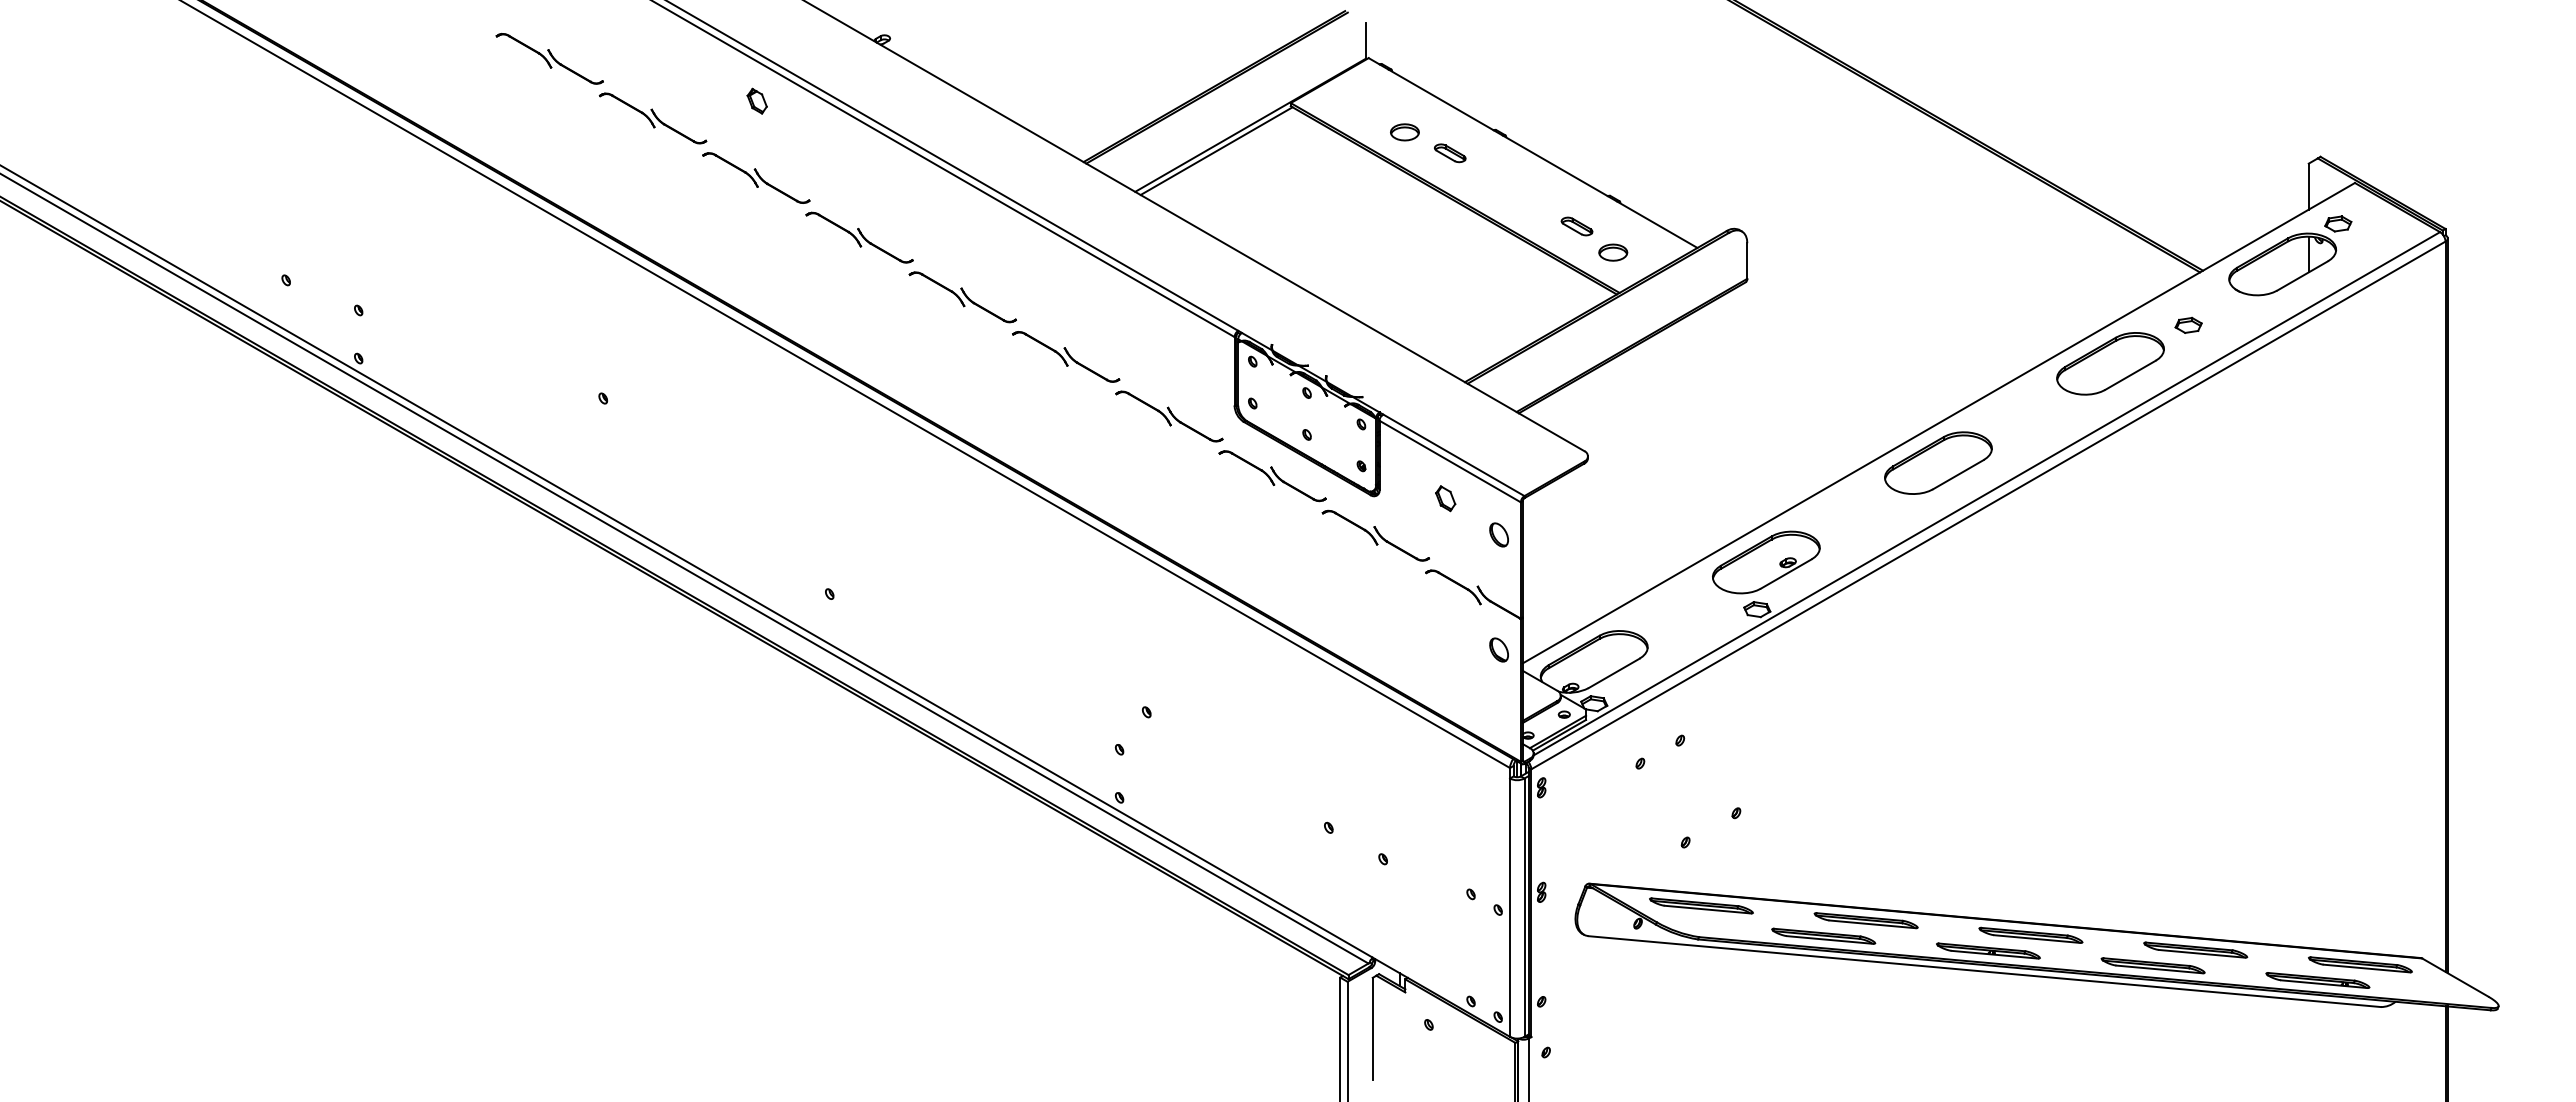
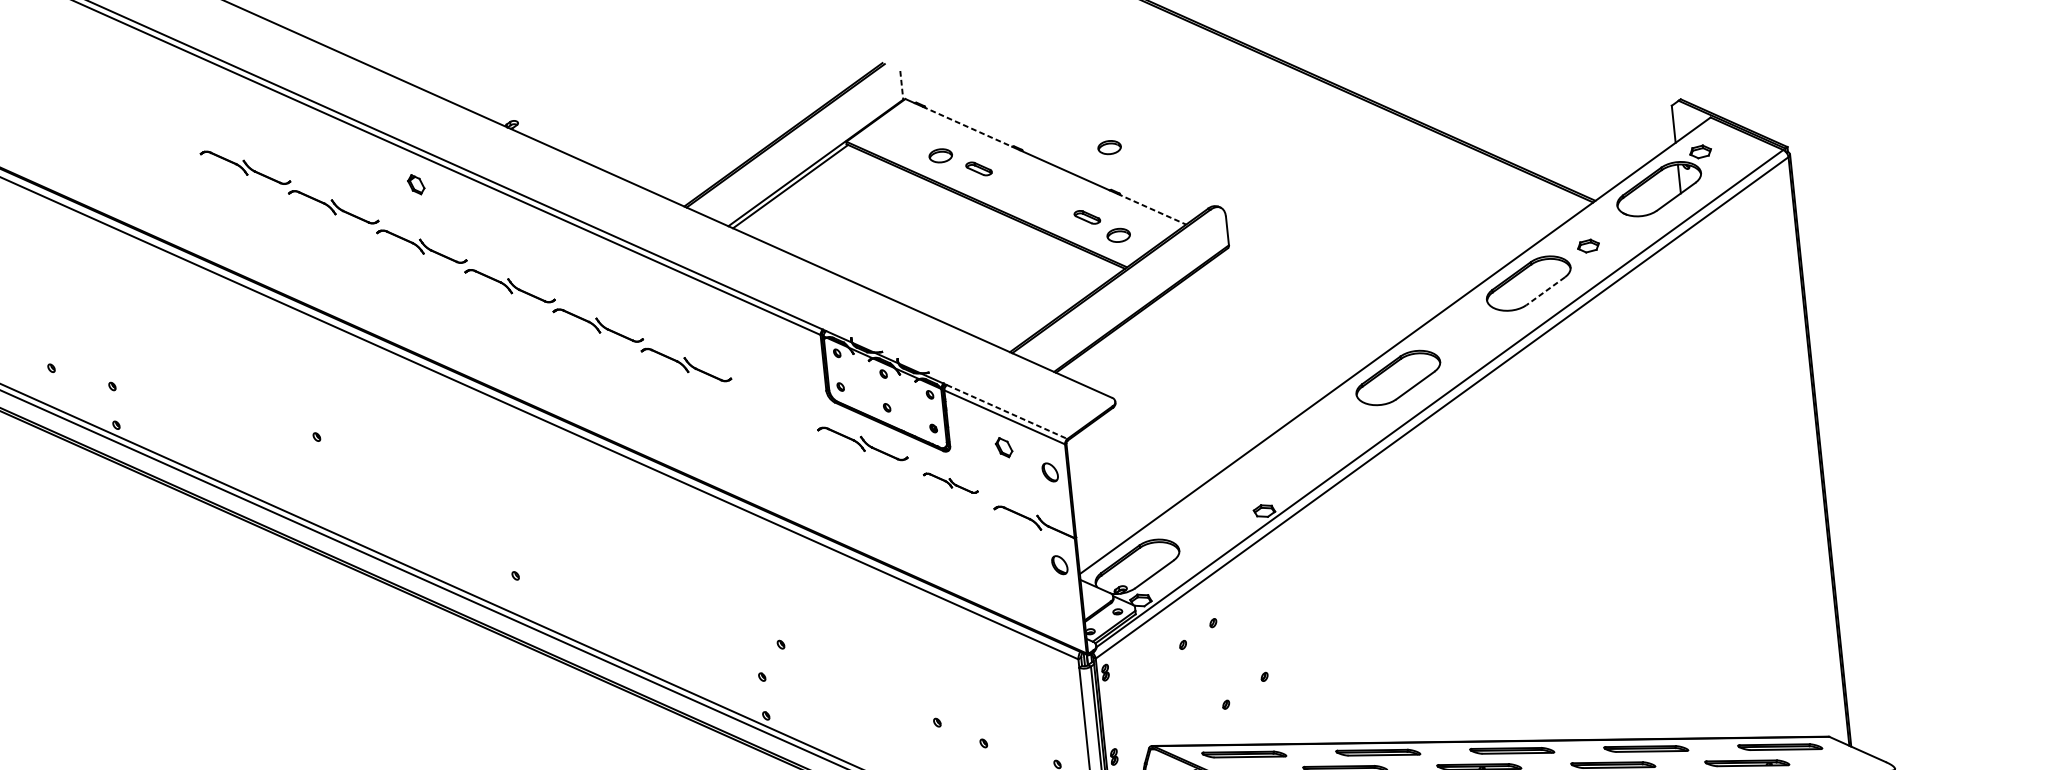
line: (1365, 40) -> (901, 85), solid -> dashed
line: (1441, 99) -> (967, 126), solid -> dashed
part: (1613, 143) -> (1109, 147), added
line: (1657, 224) -> (1152, 209), solid -> dashed
line: (2130, 375) -> (1545, 291), solid -> dashed
part: (1169, 416) -> (774, 404), removed
line: (1453, 455) -> (1006, 412), solid -> dashed
part: (1375, 535) -> (950, 483), size x0.6
part: (1766, 562) -> (1268, 472), removed

